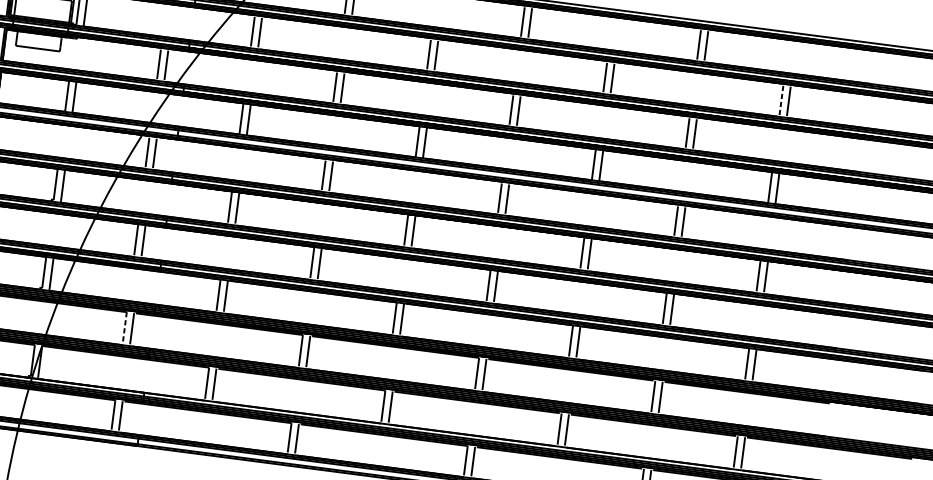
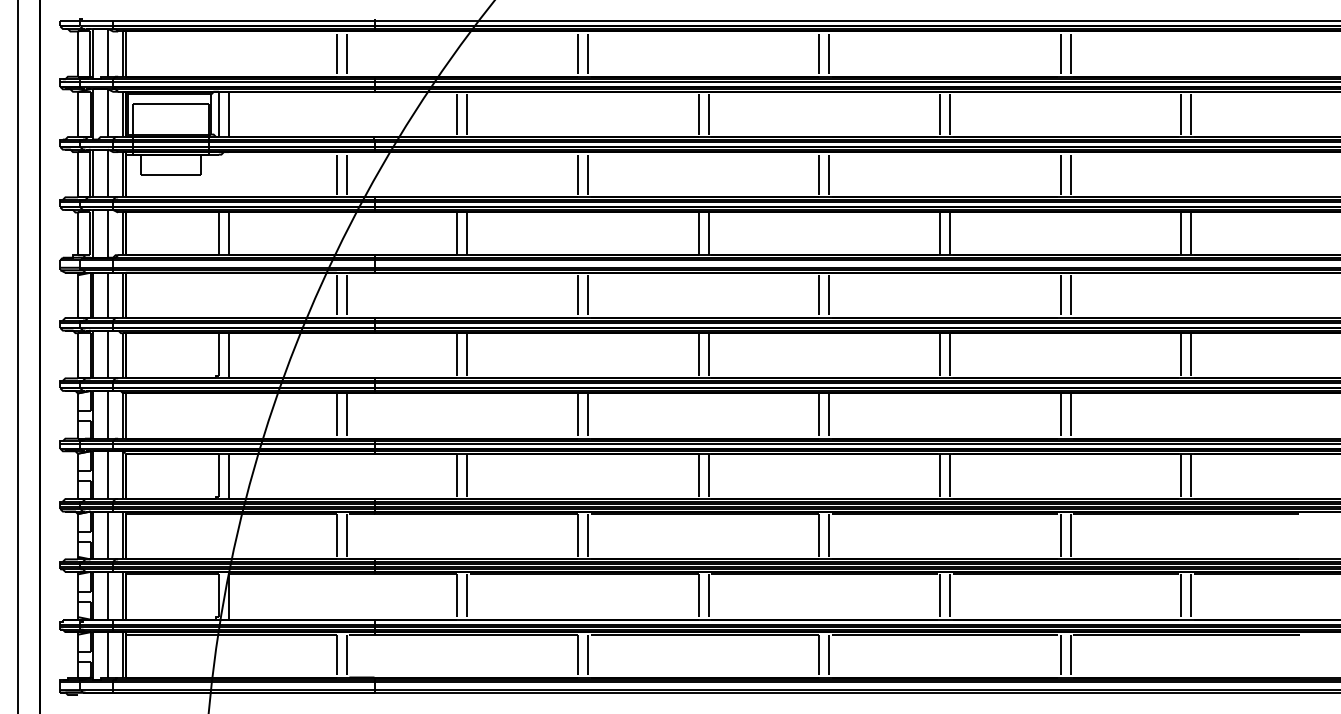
line: (781, 99) -> (1181, 113), dashed -> solid
line: (124, 327) -> (336, 535), dashed -> solid

